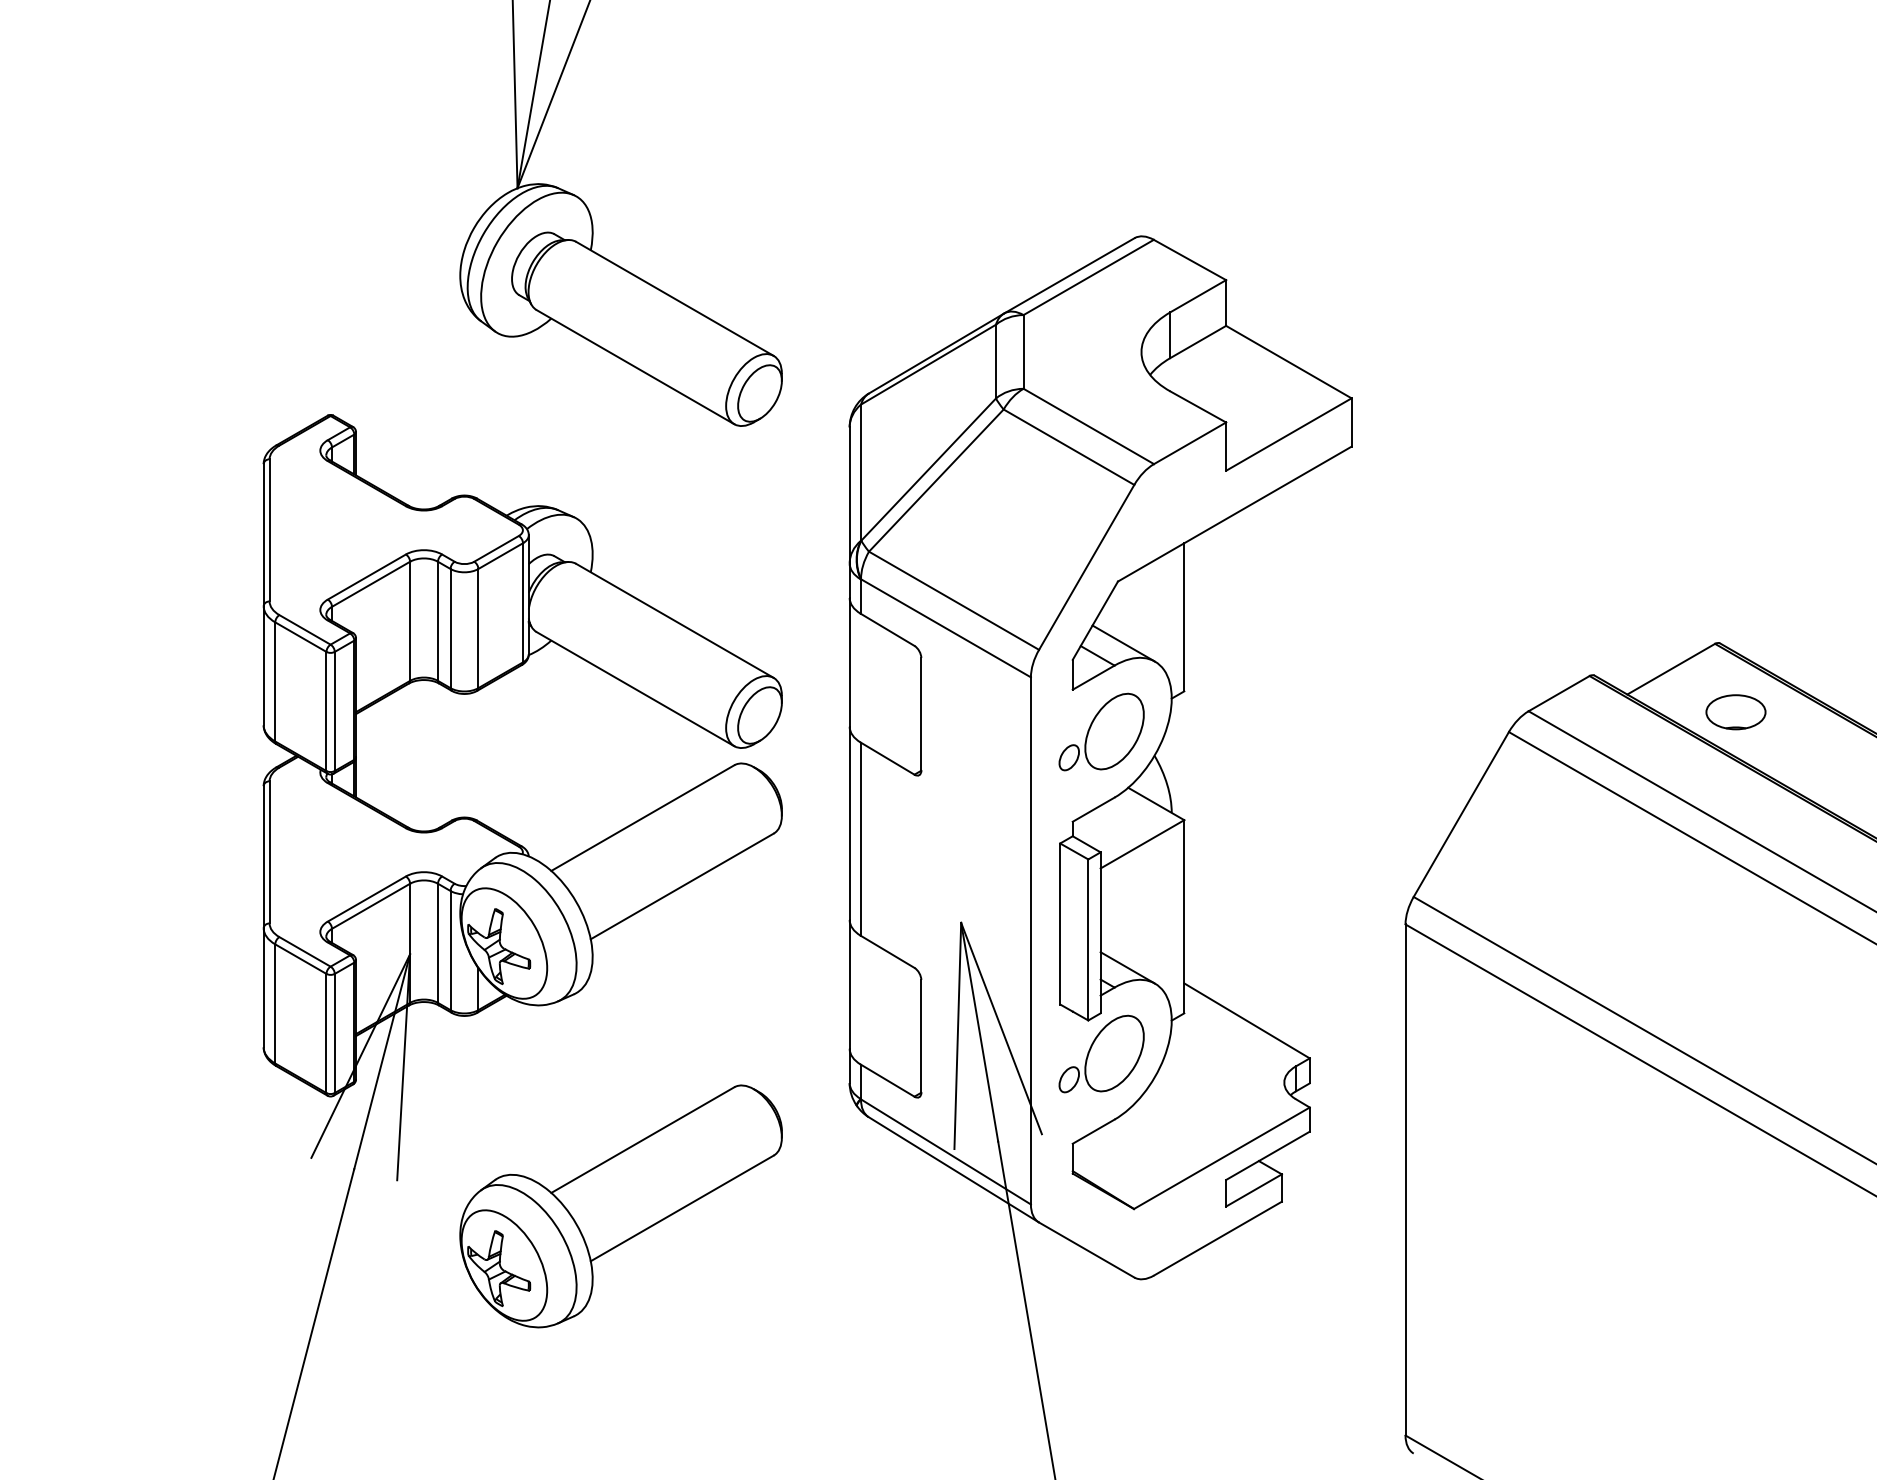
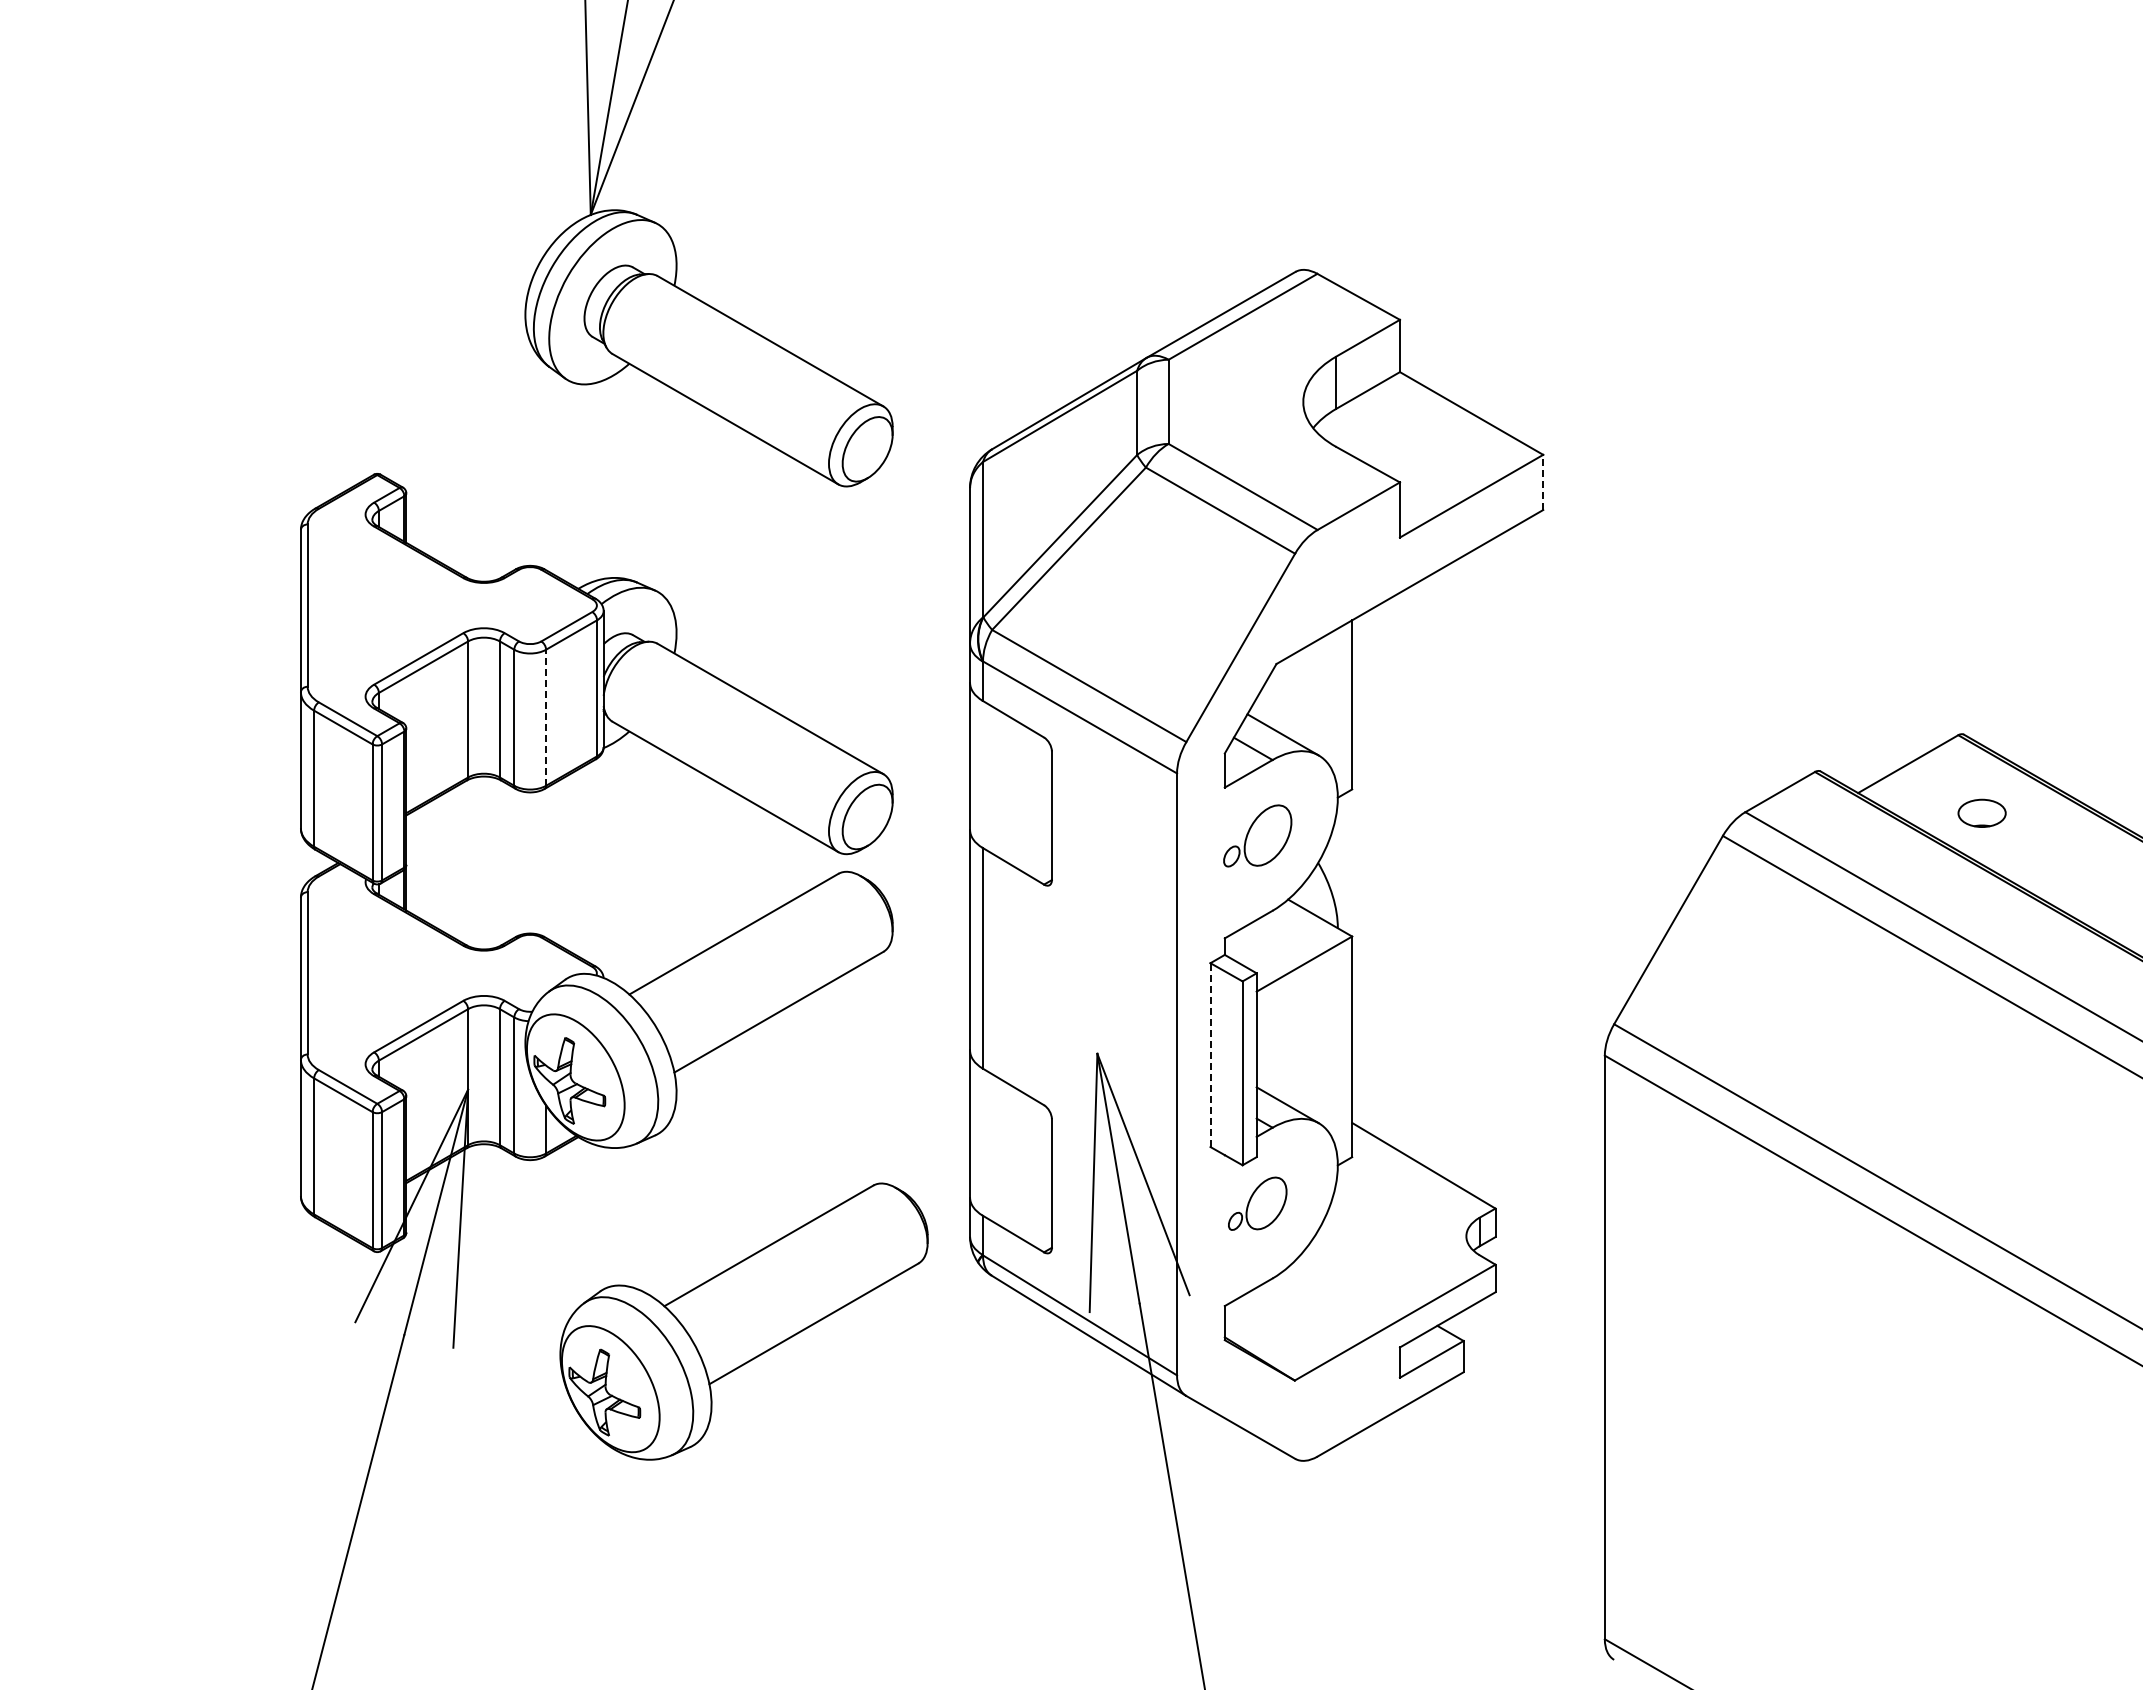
line: (1351, 422) -> (1543, 482), solid -> dashed
line: (478, 628) -> (546, 717), solid -> dashed
part: (1735, 712) -> (1981, 813), size x0.7
part: (1101, 731) -> (1257, 835), size x0.7
line: (1060, 924) -> (1210, 1055), solid -> dashed
part: (1101, 1053) -> (1257, 1203), size x0.6
part: (620, 1206) -> (743, 1321), moved

